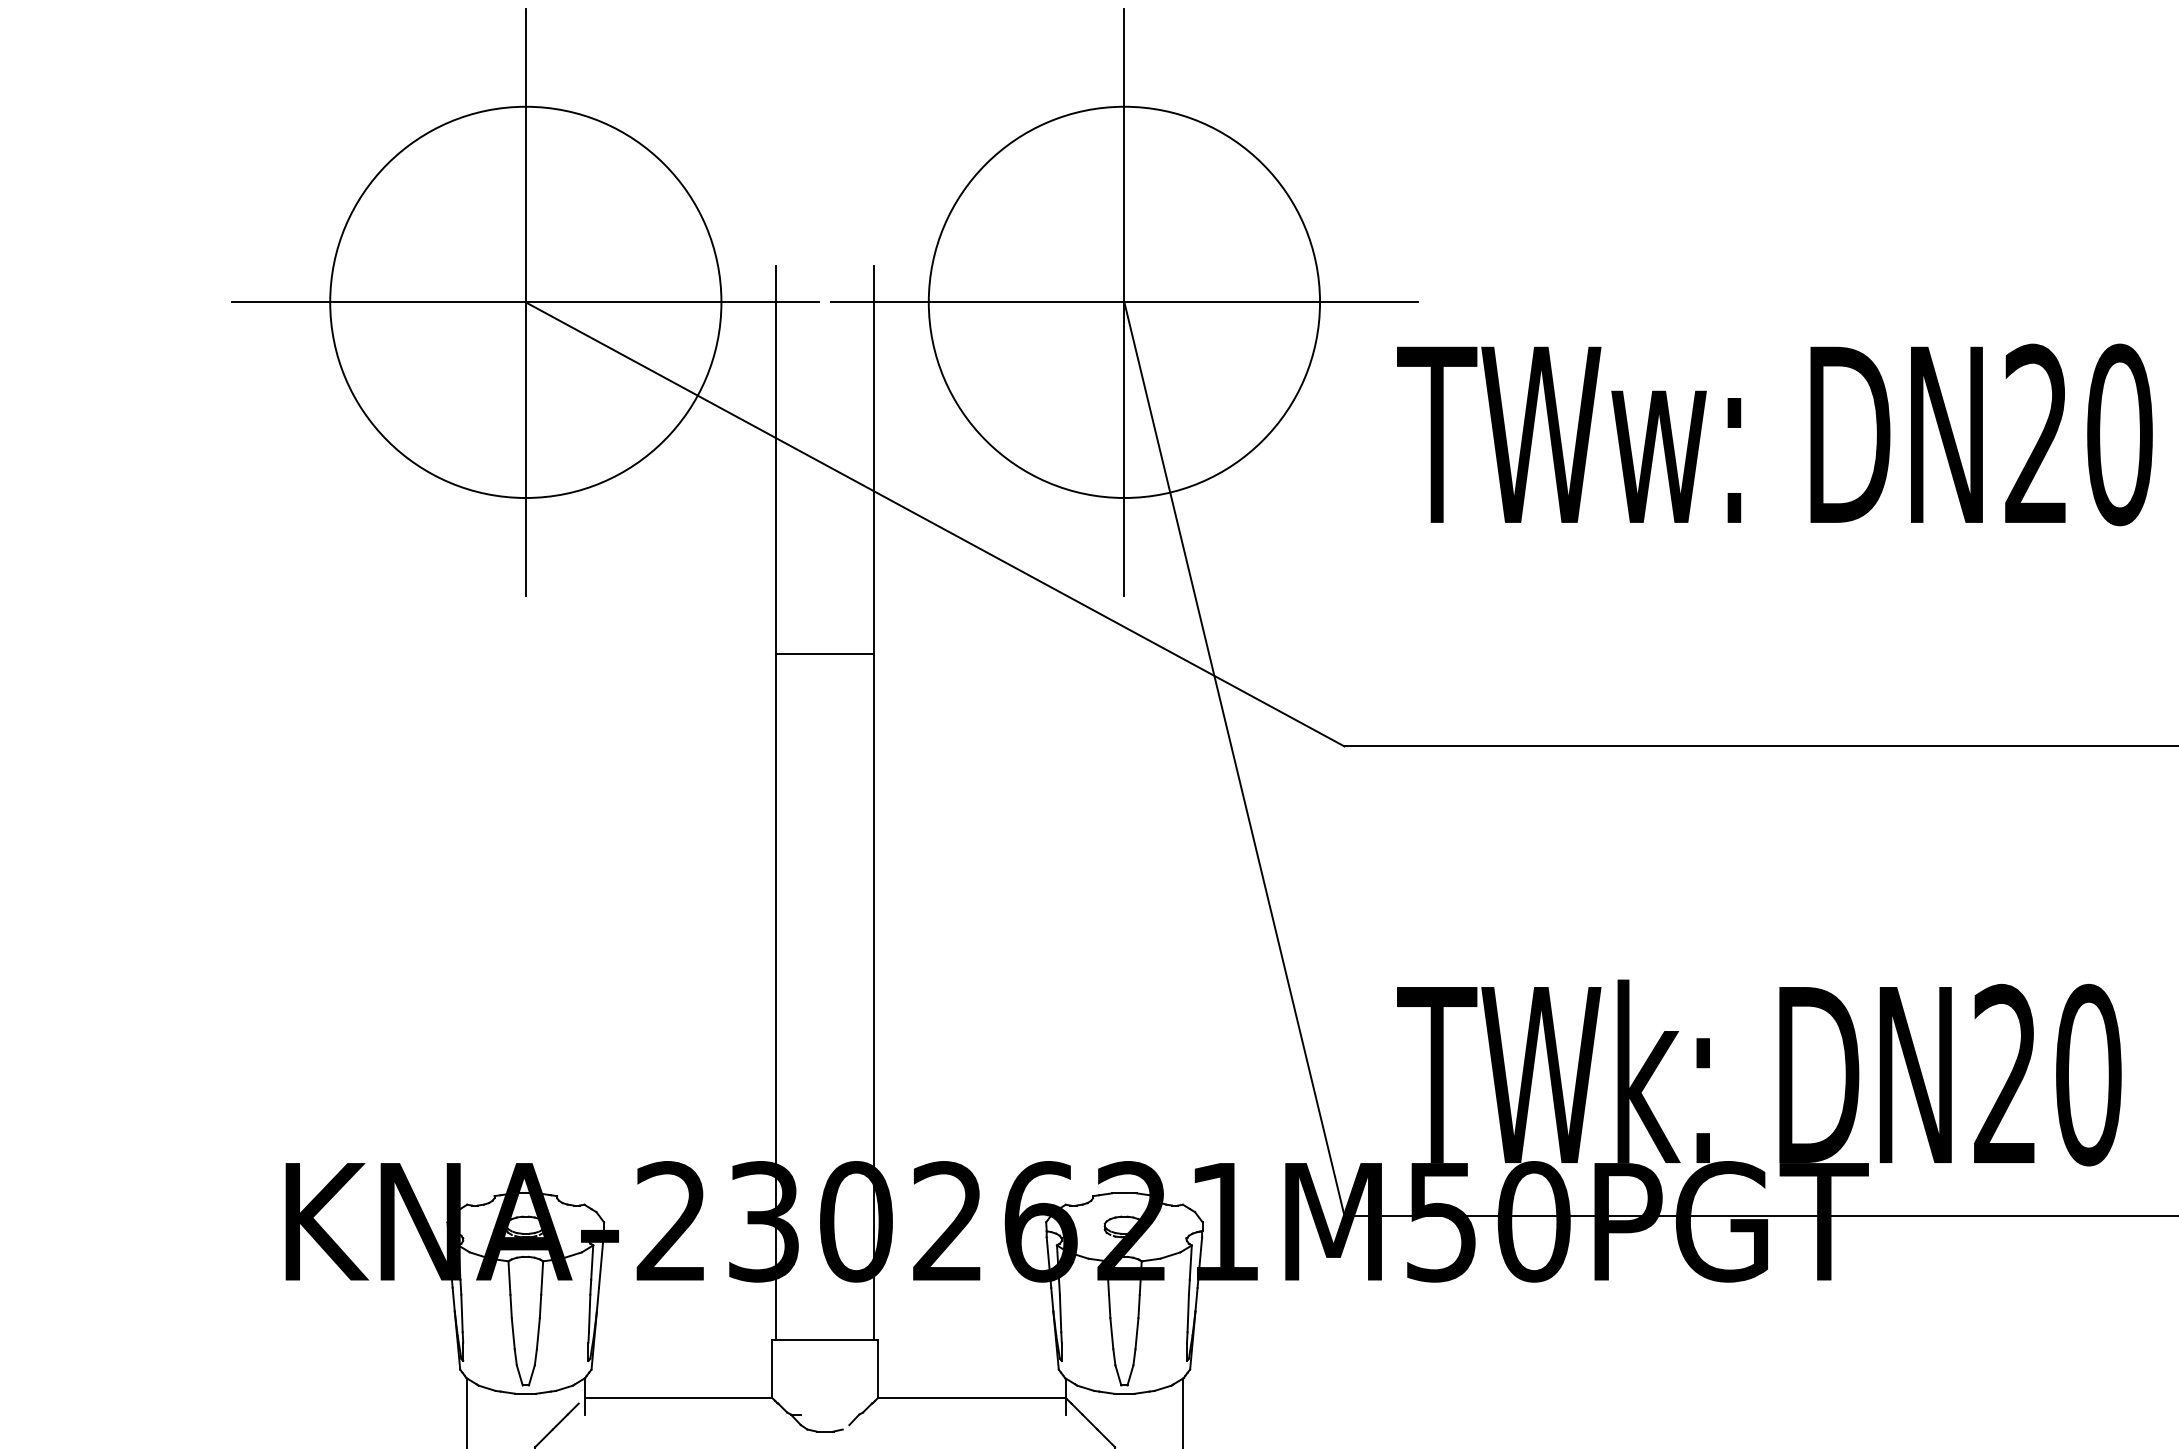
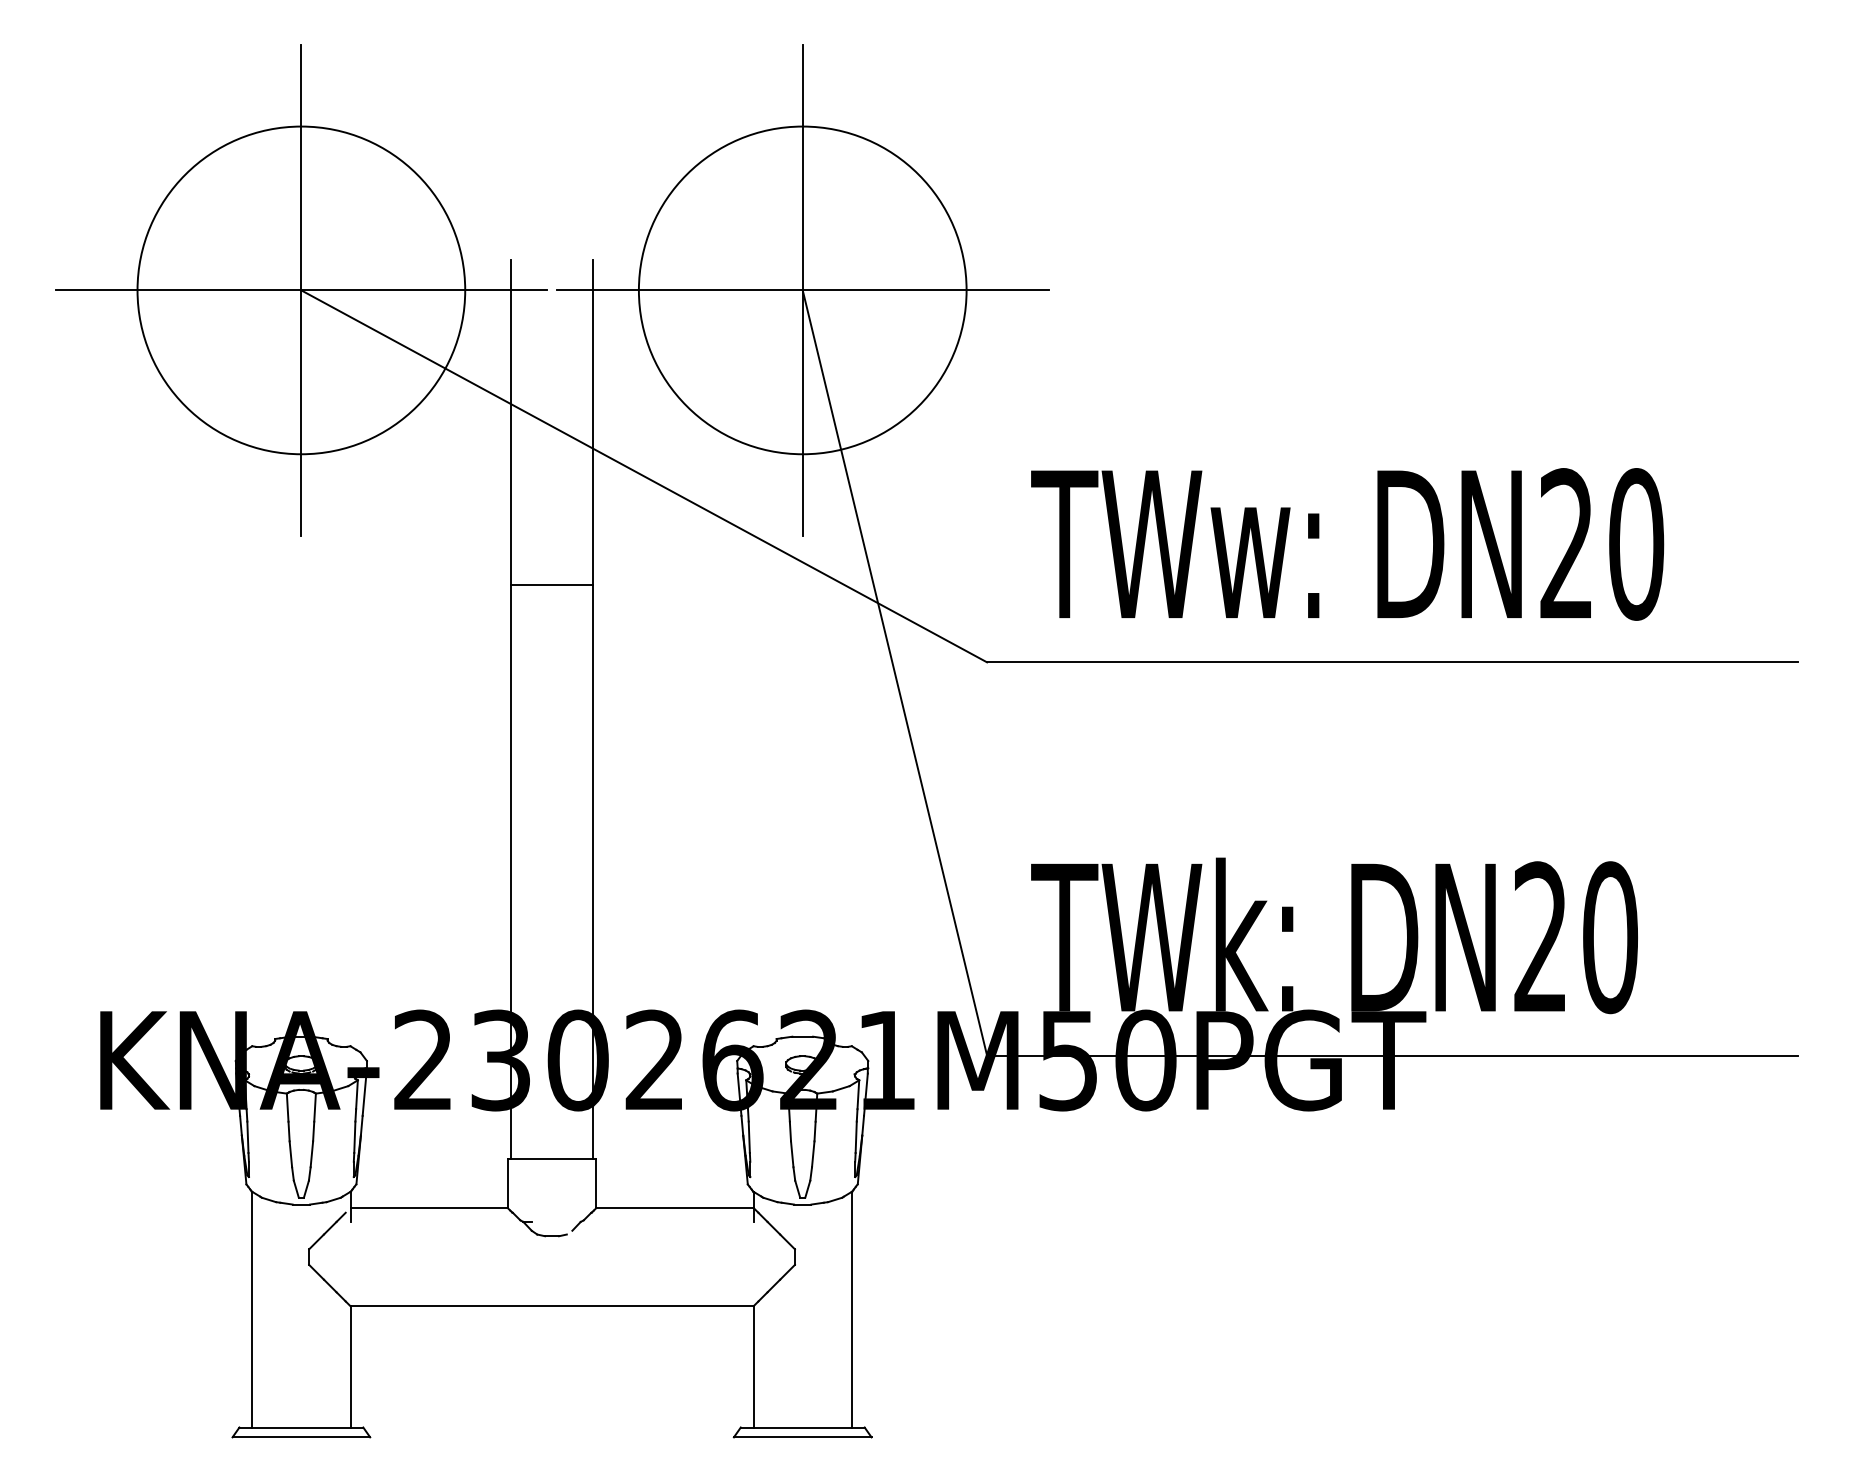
text: (1774, 435) -> (1347, 544), moved

